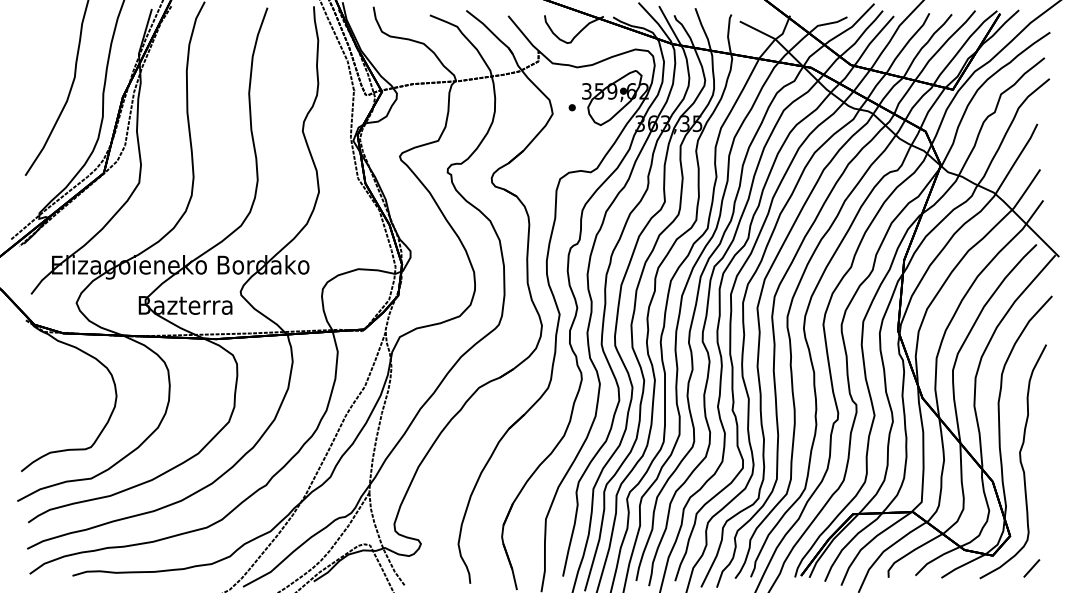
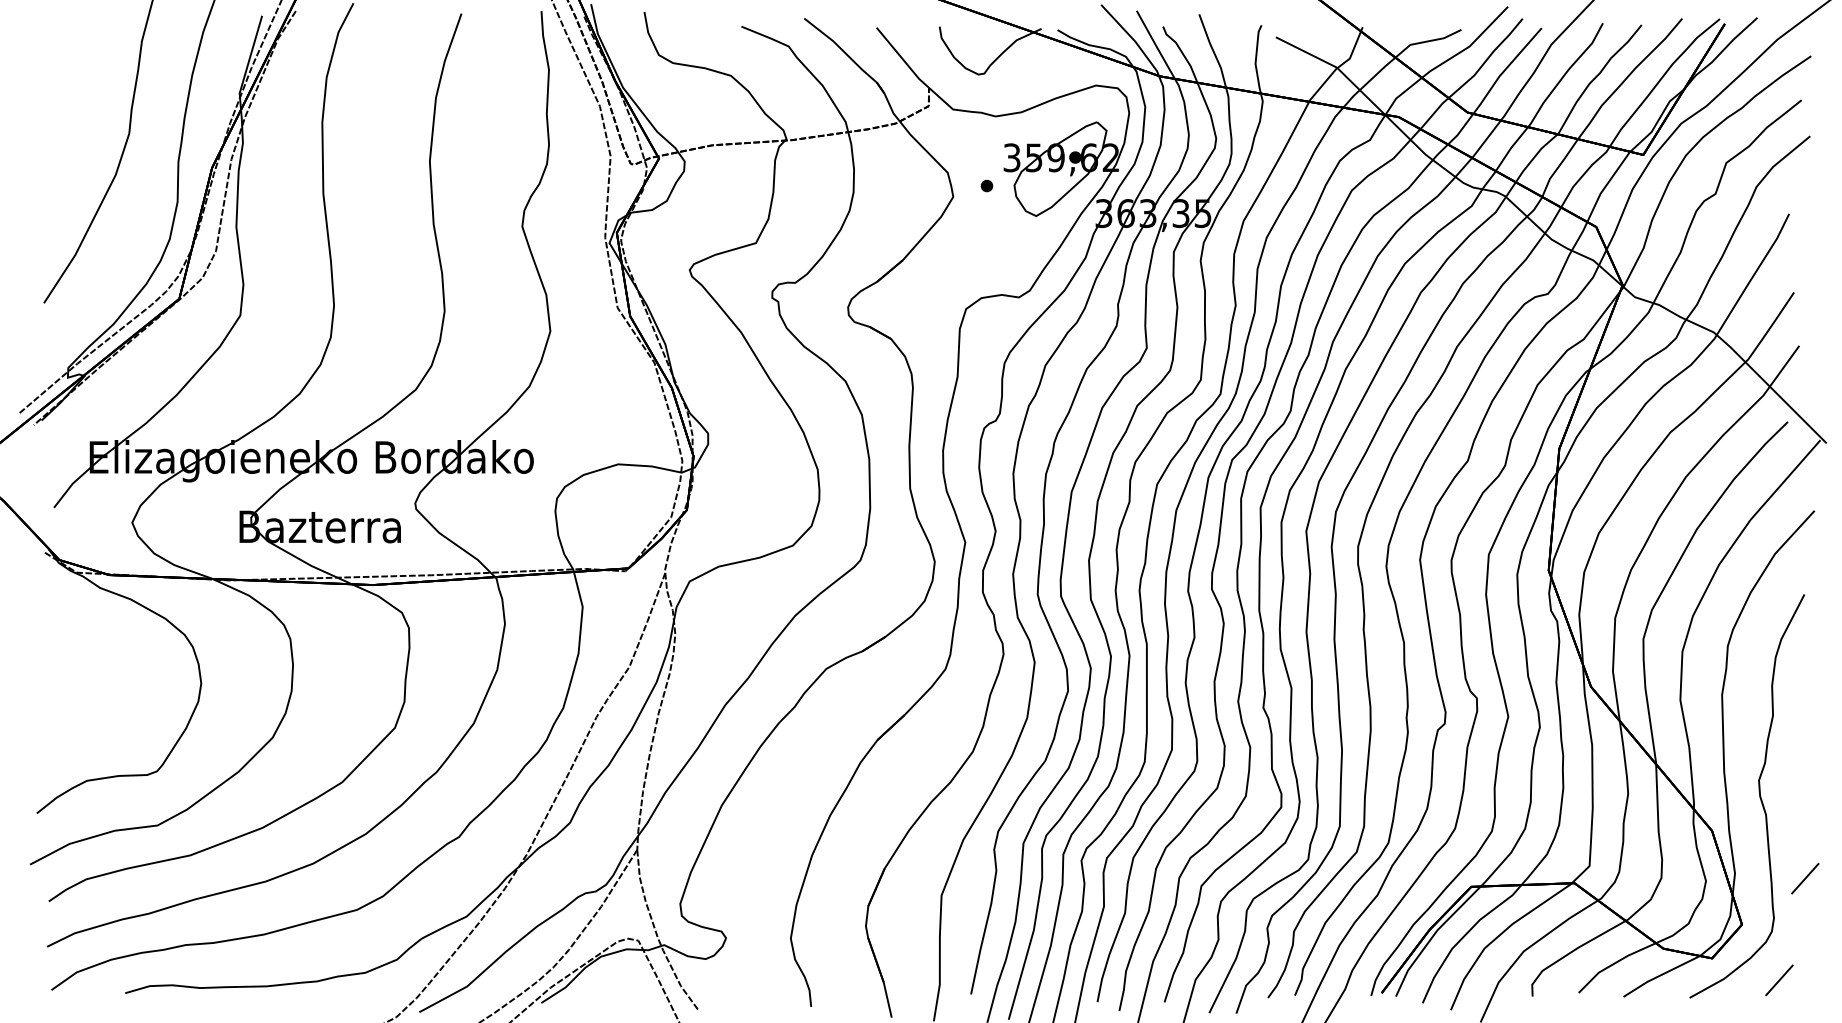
line: (1046, 509) -> (1804, 878), added

